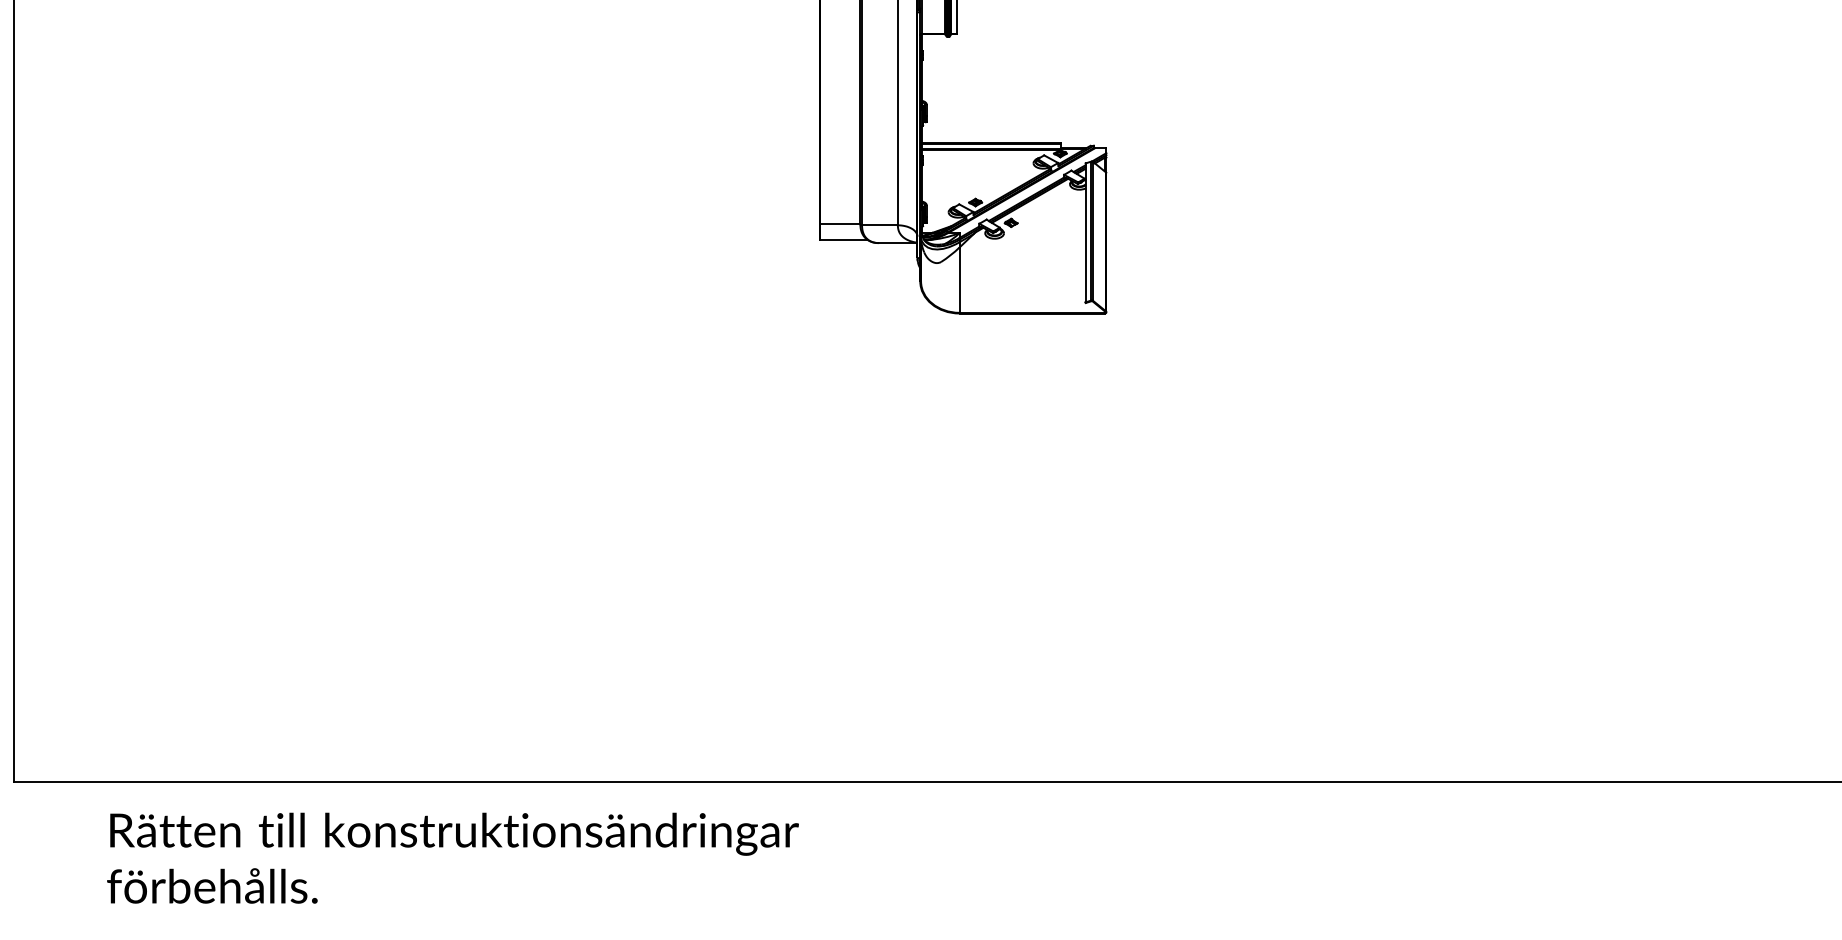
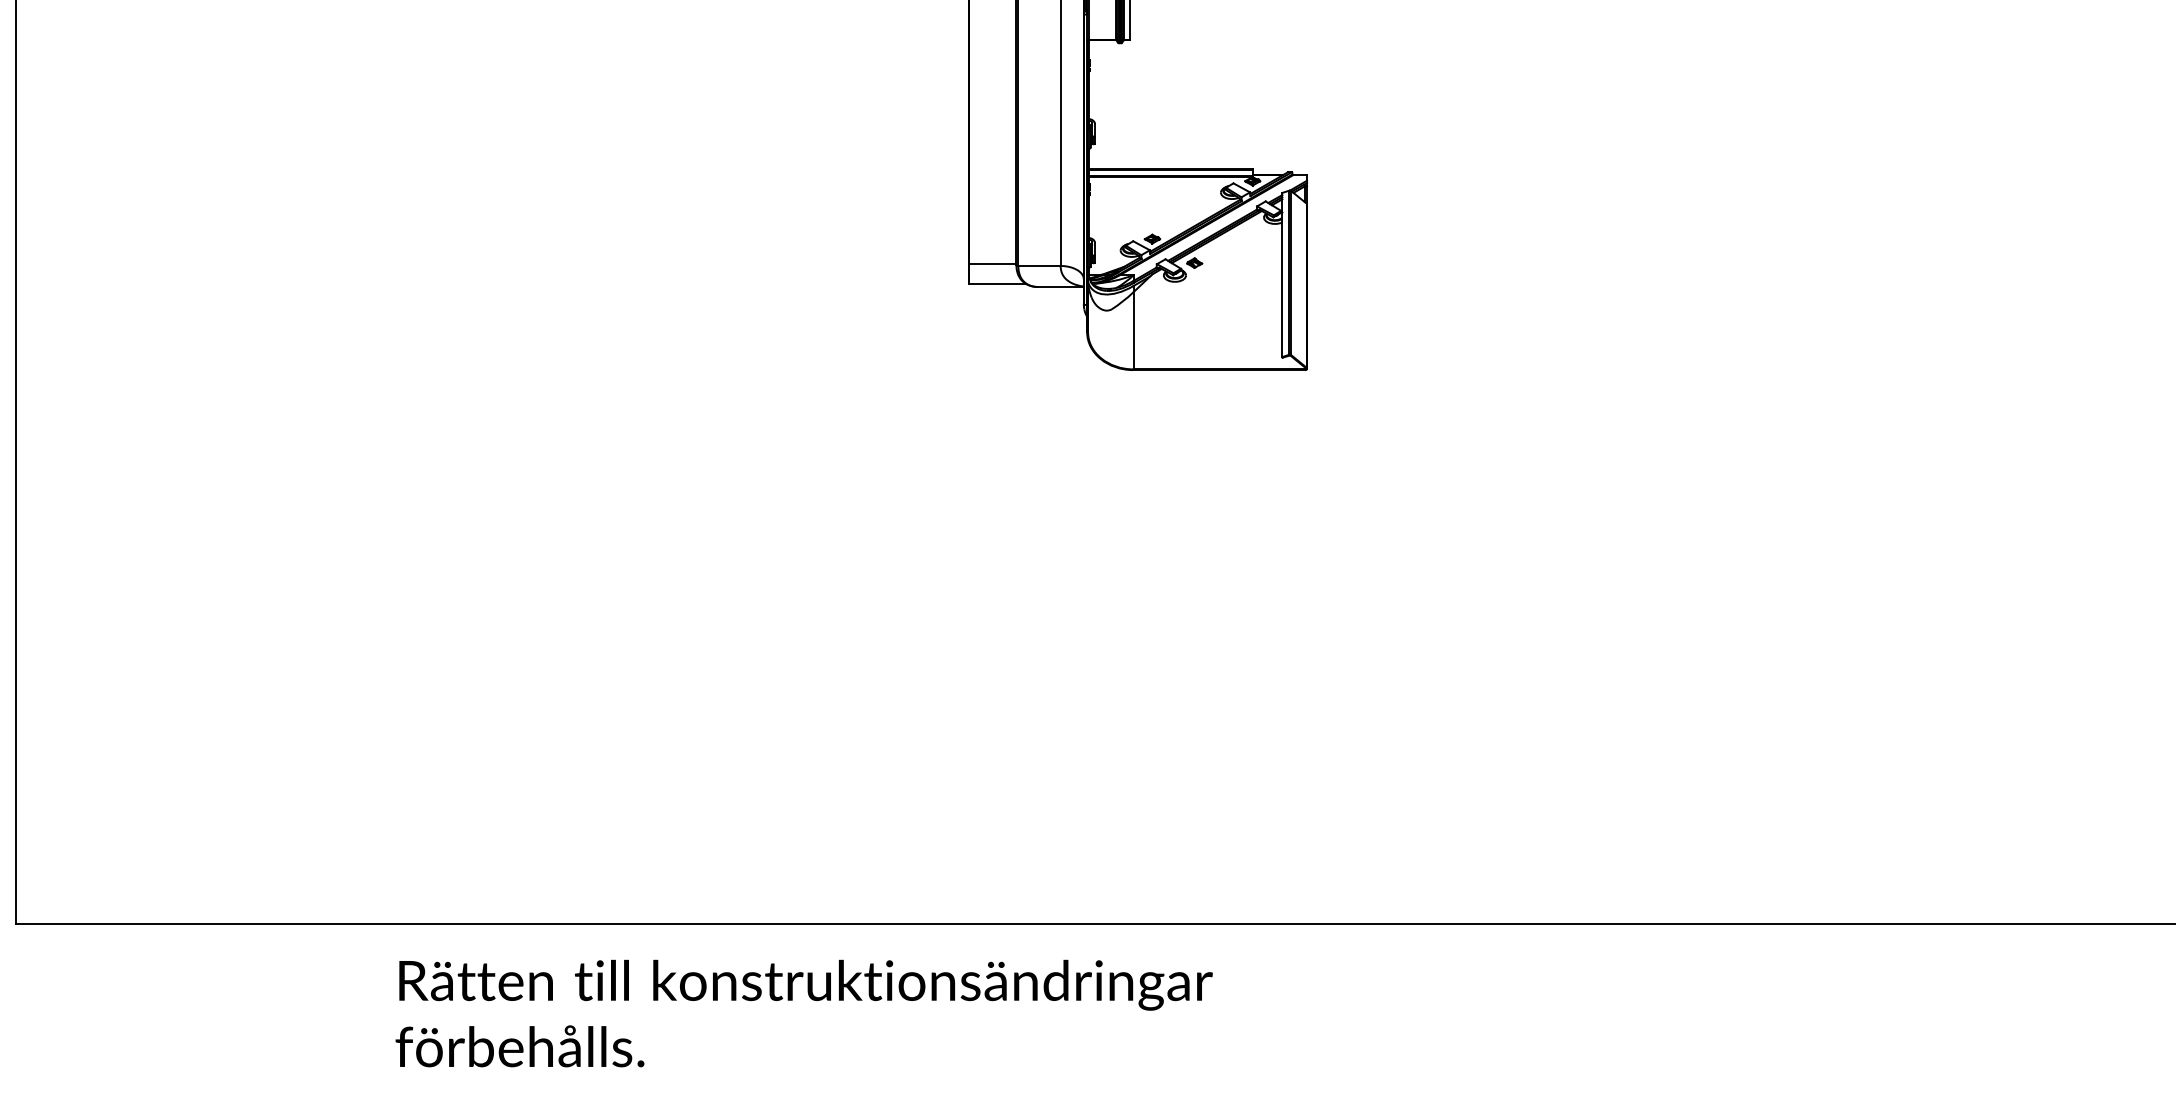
text: (452, 858) -> (803, 1013), moved

